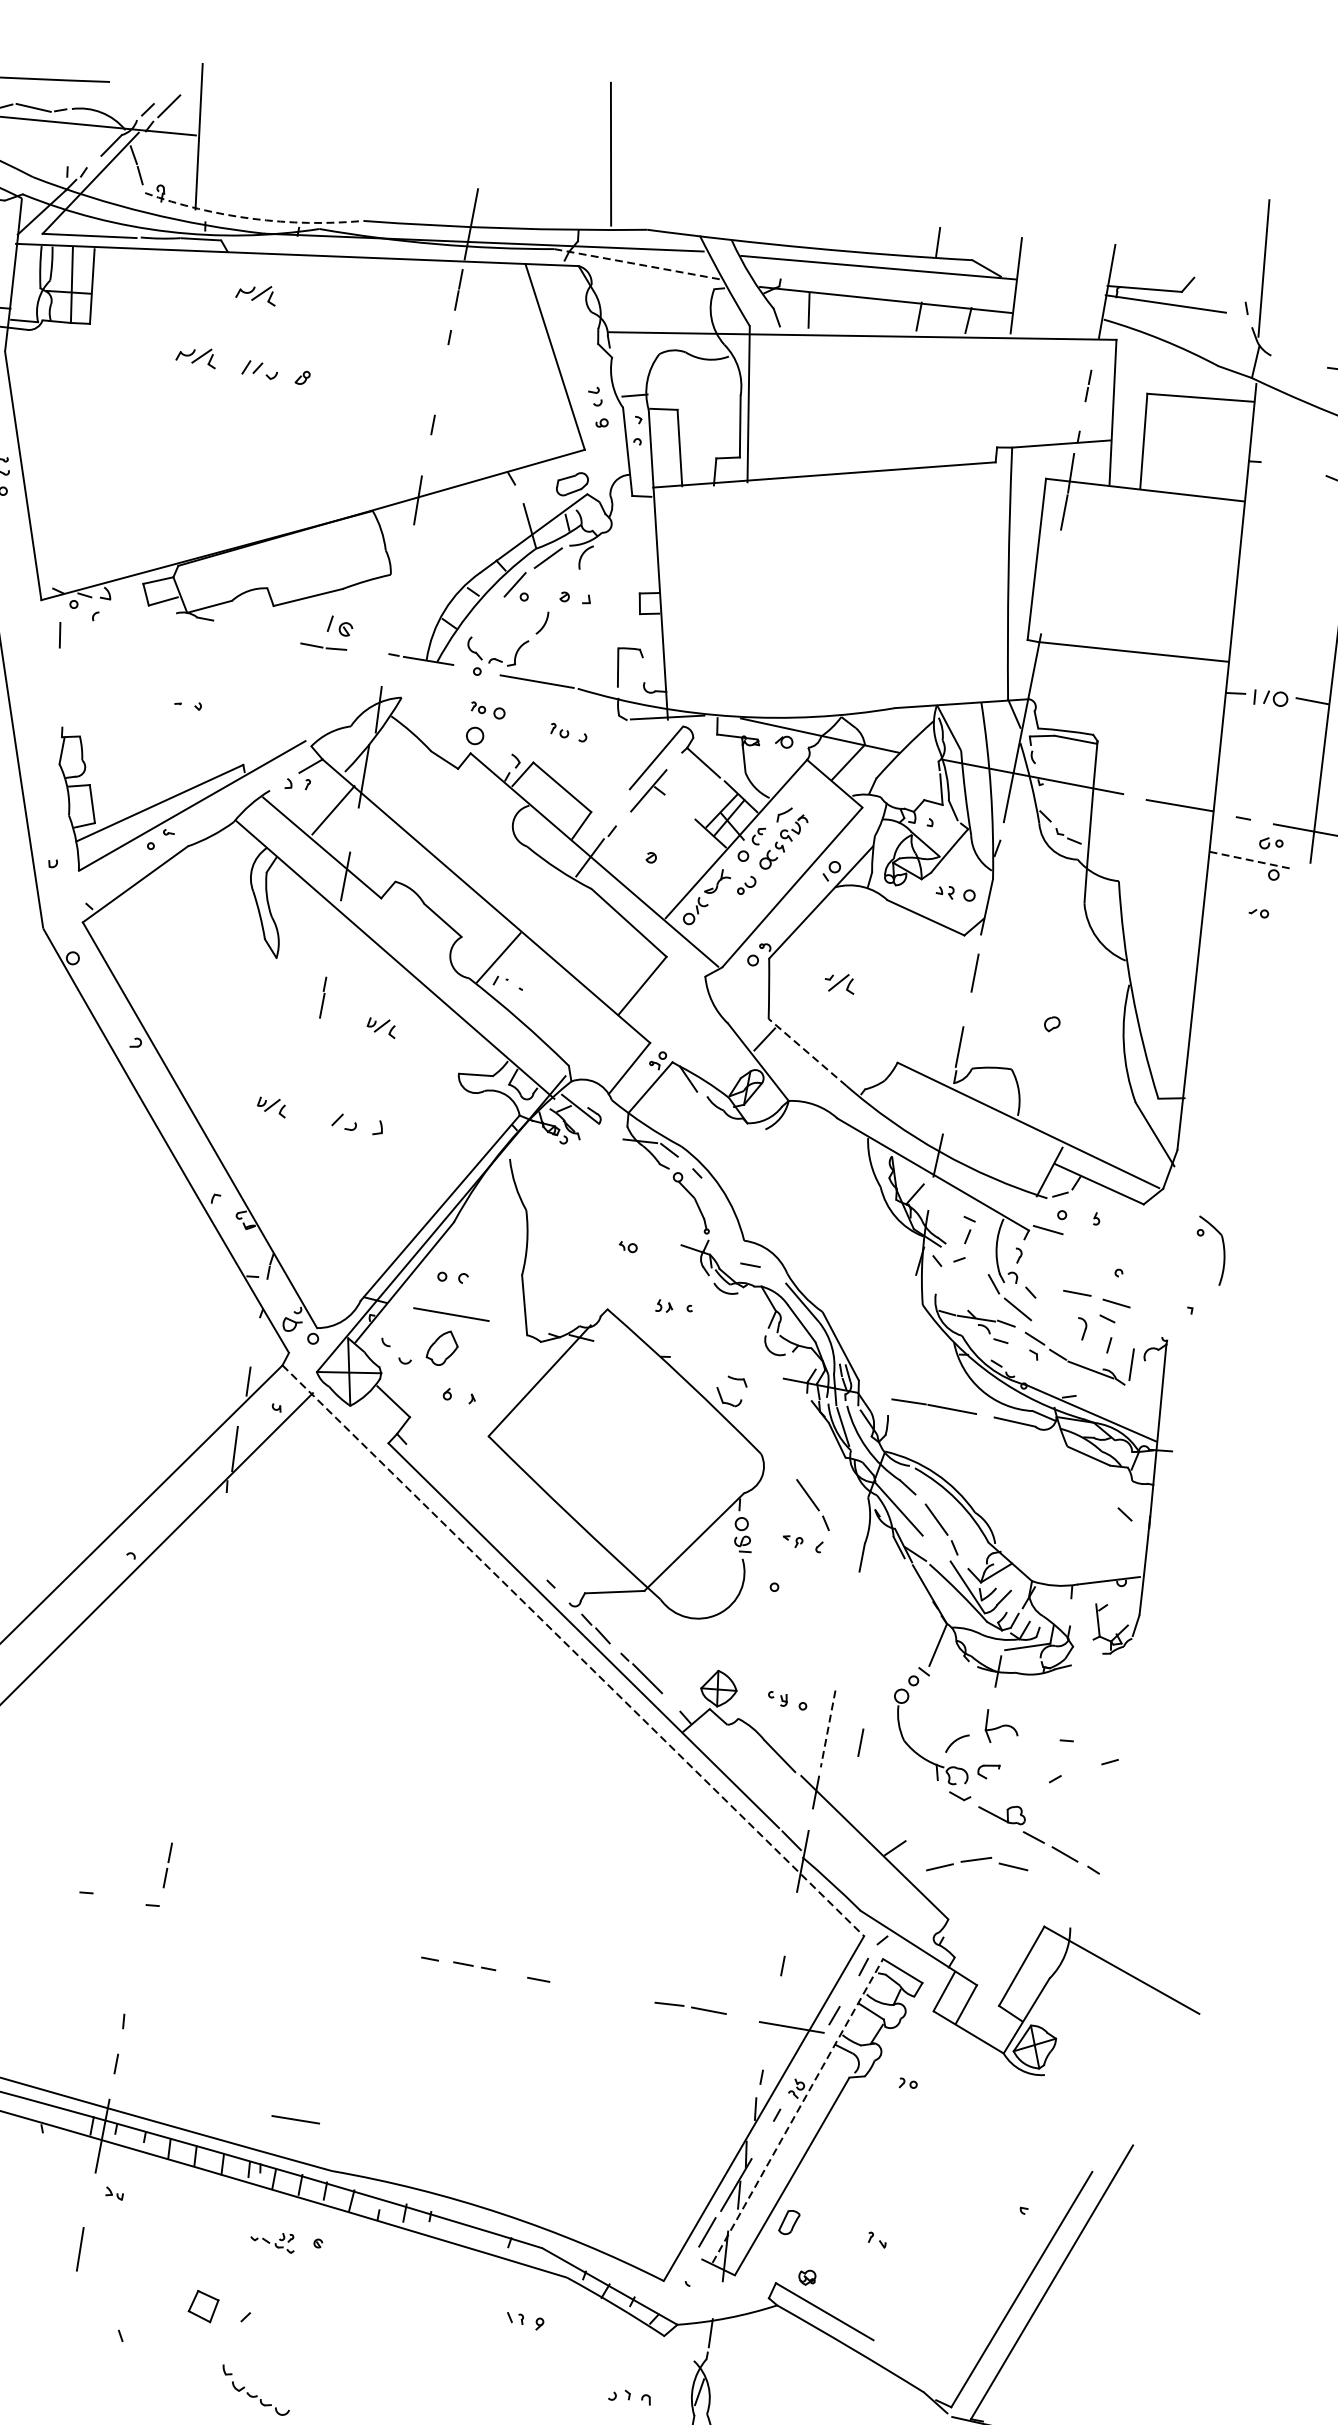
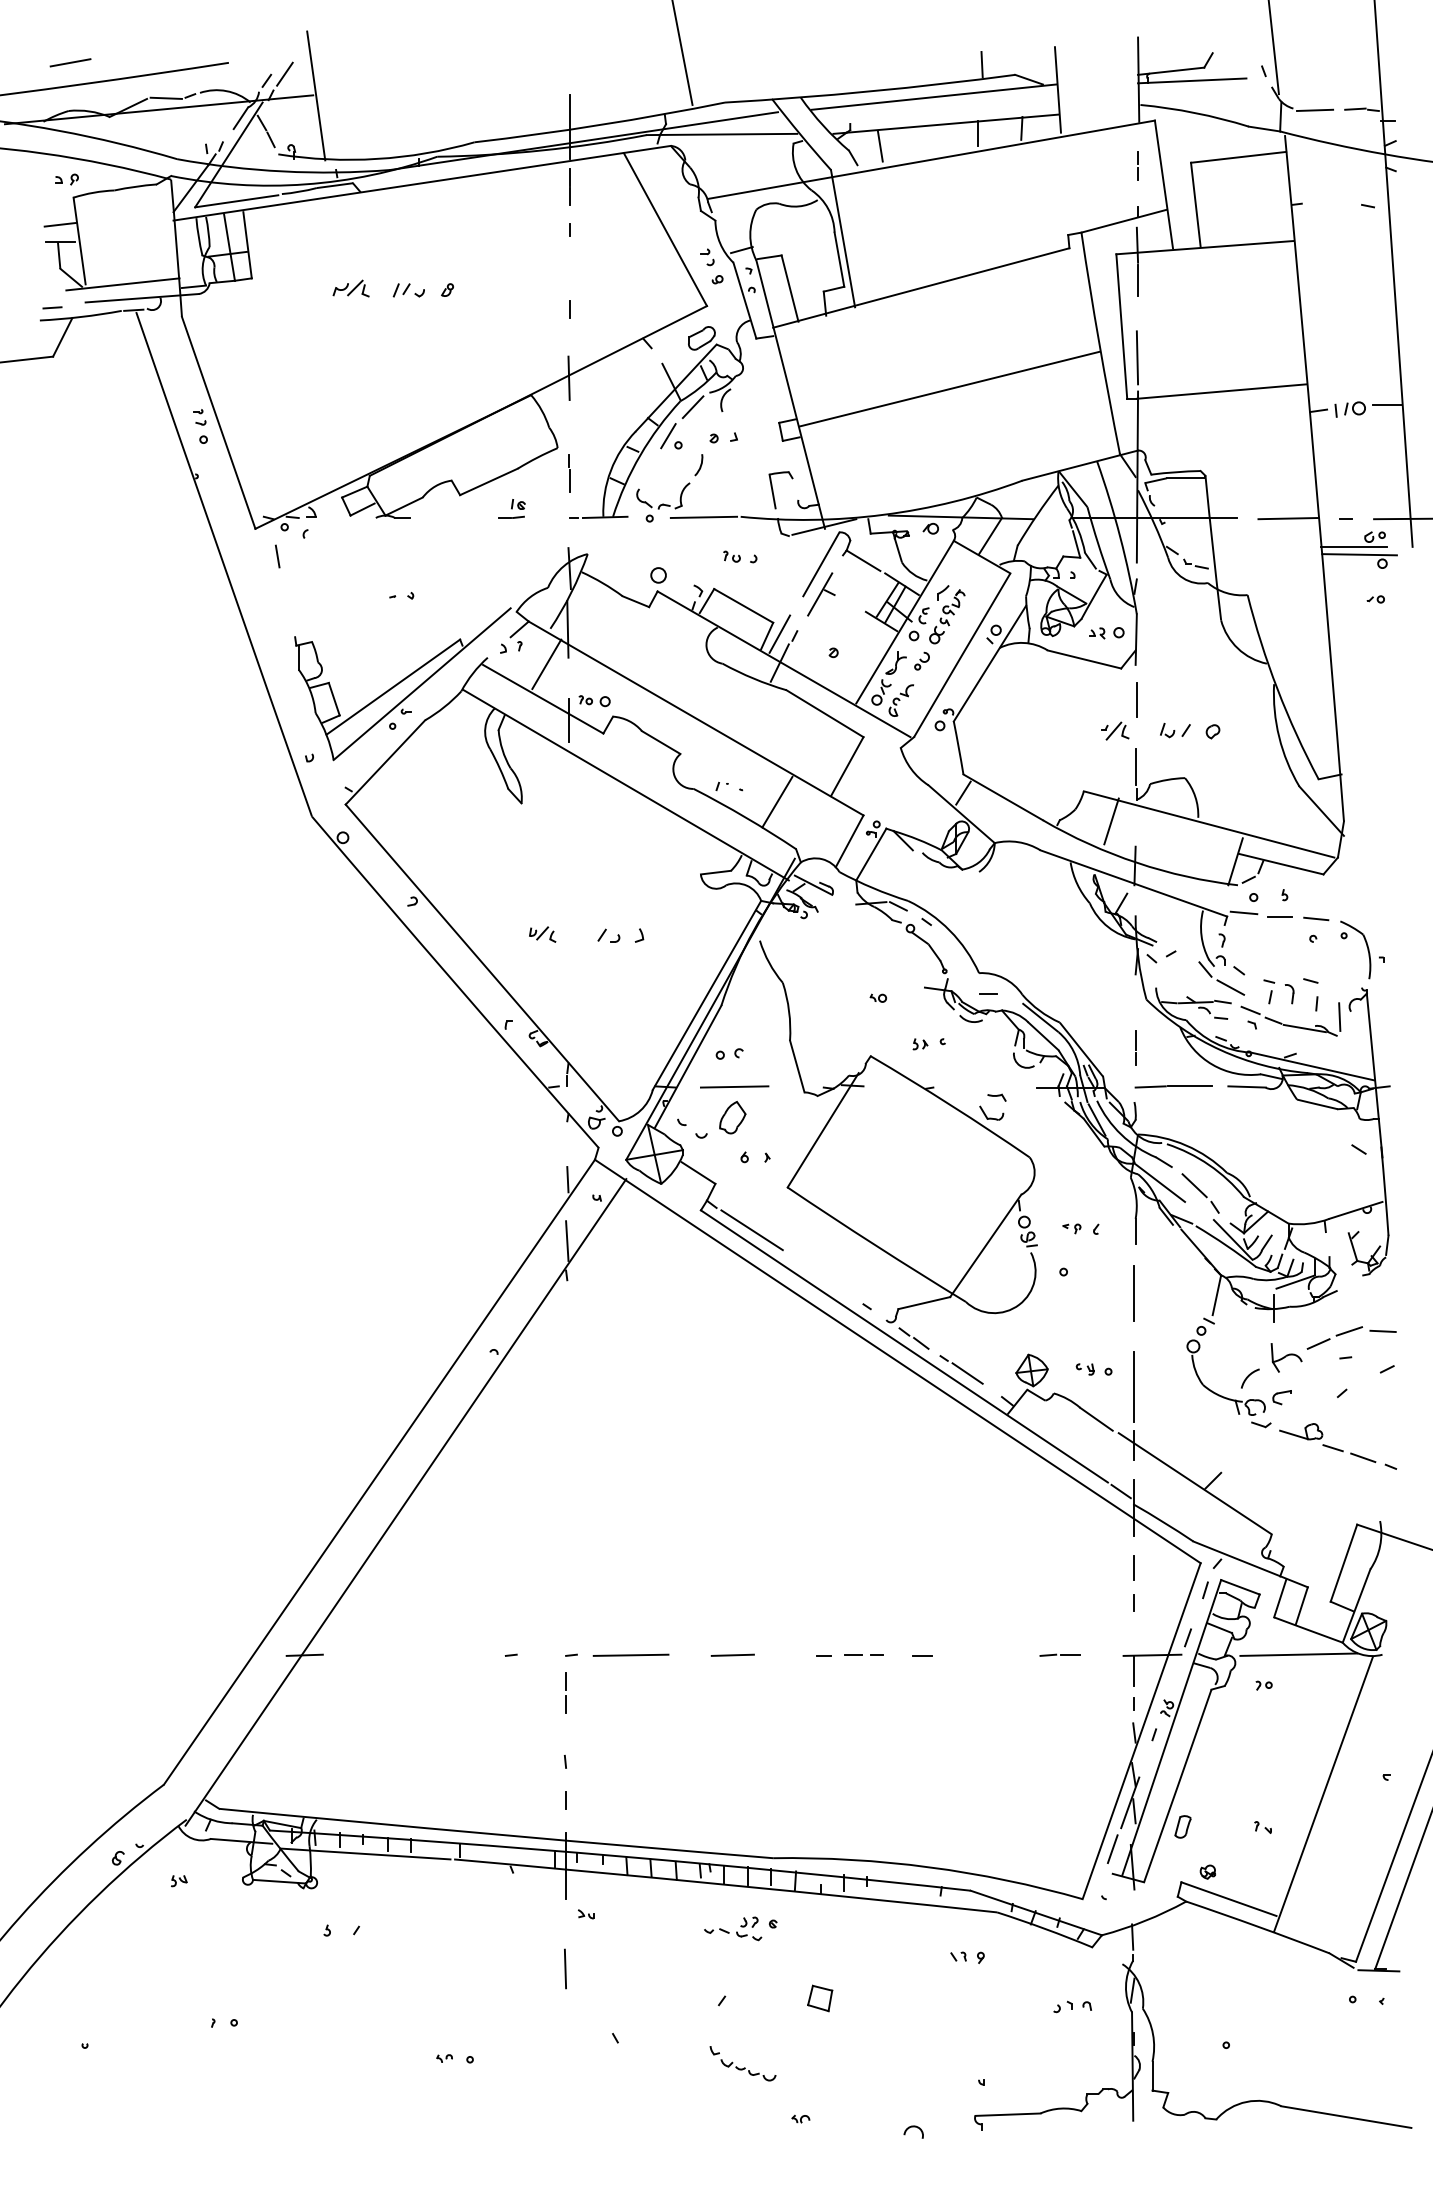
arc: (253, 218) -> (377, 158), dashed -> solid
line: (637, 264) -> (722, 134), dashed -> solid
part: (256, 293) -> (392, 223), removed
line: (1295, 362) -> (1315, 110), added
line: (834, 591) -> (949, 388), added
line: (1047, 596) -> (1137, 357), added
part: (327, 631) -> (511, 508), size x0.62
part: (487, 711) -> (594, 701), moved
line: (595, 825) -> (779, 633), added
line: (1246, 850) -> (1354, 546), added
line: (1251, 860) -> (1360, 554), dashed -> solid
part: (714, 924) -> (900, 700), added
line: (498, 957) -> (777, 801), moved
part: (840, 982) -> (1115, 730), moved
line: (323, 997) -> (569, 473), moved
part: (1011, 1015) -> (1175, 730), added
part: (381, 1027) -> (625, 846), removed
line: (807, 1052) -> (1003, 797), dashed -> solid
line: (921, 1101) -> (1111, 821), added
part: (967, 1230) -> (1269, 991), moved
part: (1222, 1249) -> (1366, 946), moved
line: (1076, 1293) -> (1279, 916), moved
line: (1116, 1303) -> (1316, 918), moved
line: (900, 1355) -> (1135, 1047), added
line: (439, 1476) -> (751, 1230), added
part: (812, 1504) -> (1083, 1193), removed
line: (846, 1625) -> (1133, 1293), added
line: (572, 1650) -> (897, 1361), dashed -> solid
line: (828, 1729) -> (1134, 1387), dashed -> solid
line: (859, 1741) -> (1133, 1567), moved
line: (167, 1863) -> (565, 1690), moved
part: (977, 1866) -> (1351, 1337), moved
line: (217, 1917) -> (630, 1654), added
part: (689, 2007) -> (1059, 1654), size x0.62
line: (768, 2040) -> (1134, 1670), added
line: (952, 2057) -> (1298, 1654), added
line: (797, 2110) -> (1171, 1727), dashed -> solid
line: (295, 2118) -> (732, 1654), moved
line: (950, 2216) -> (1323, 1794), added
part: (273, 2240) -> (733, 1928), size x1.43
part: (203, 2306) -> (820, 1998), moved

